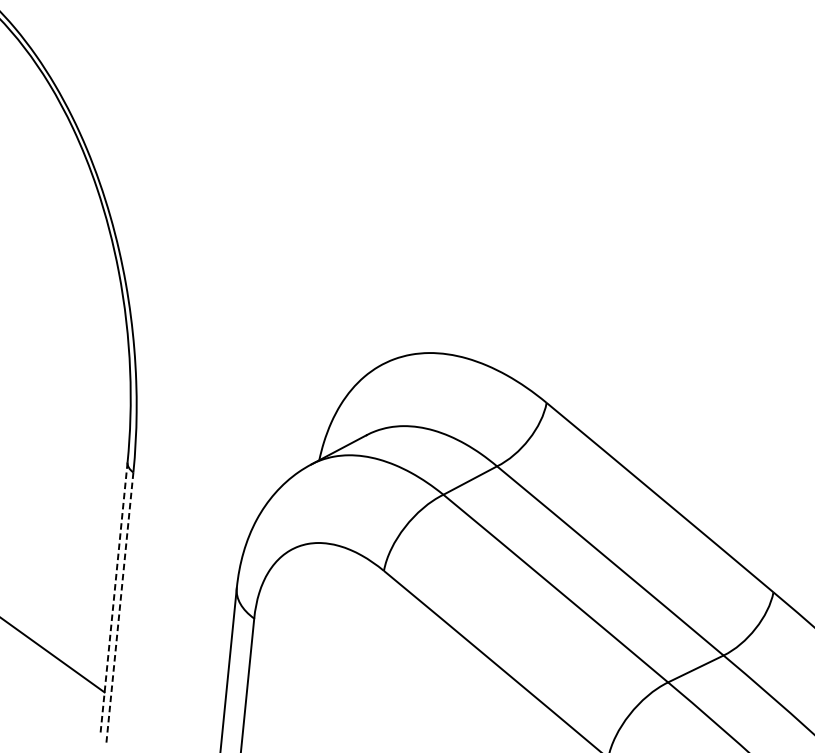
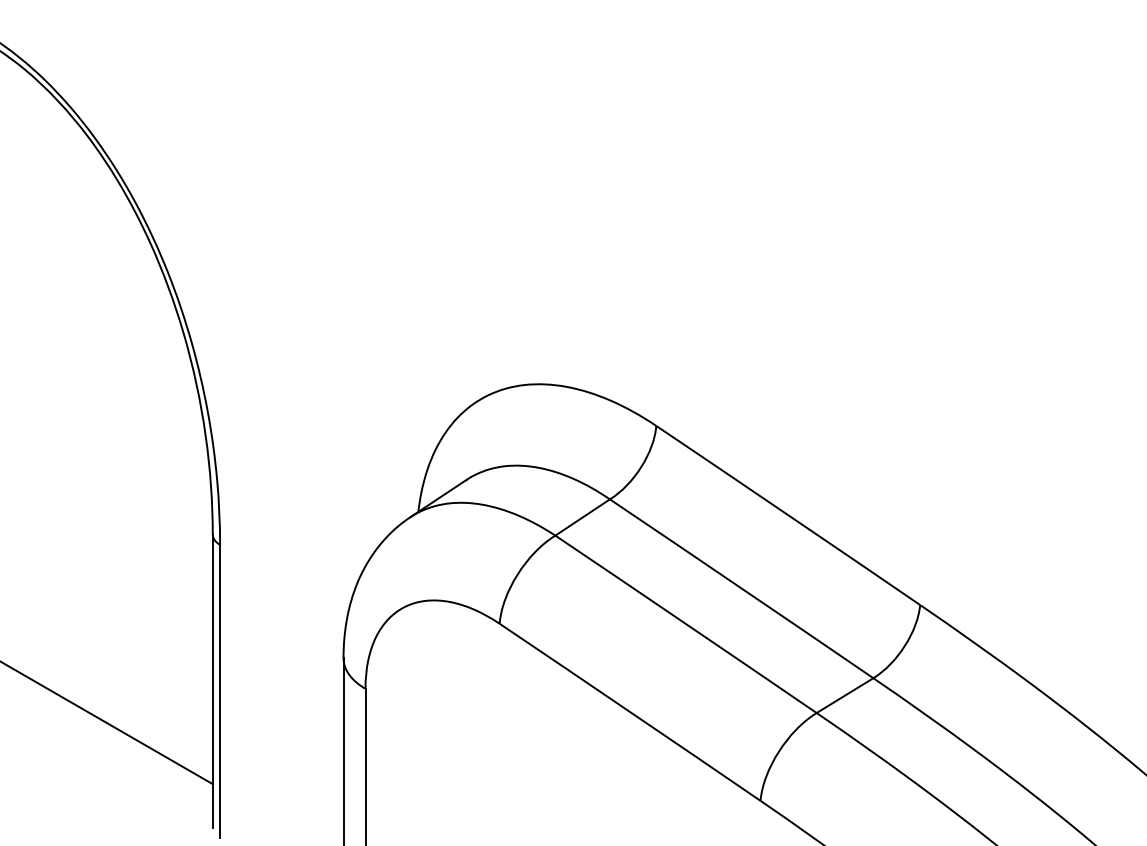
line: (113, 597) -> (212, 681), dashed -> solid
line: (120, 607) -> (220, 691), dashed -> solid

